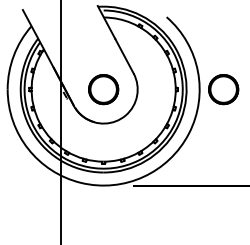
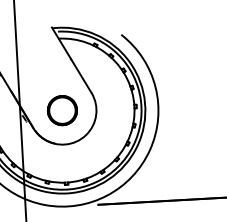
part: (223, 89) -> (182, 103), removed

